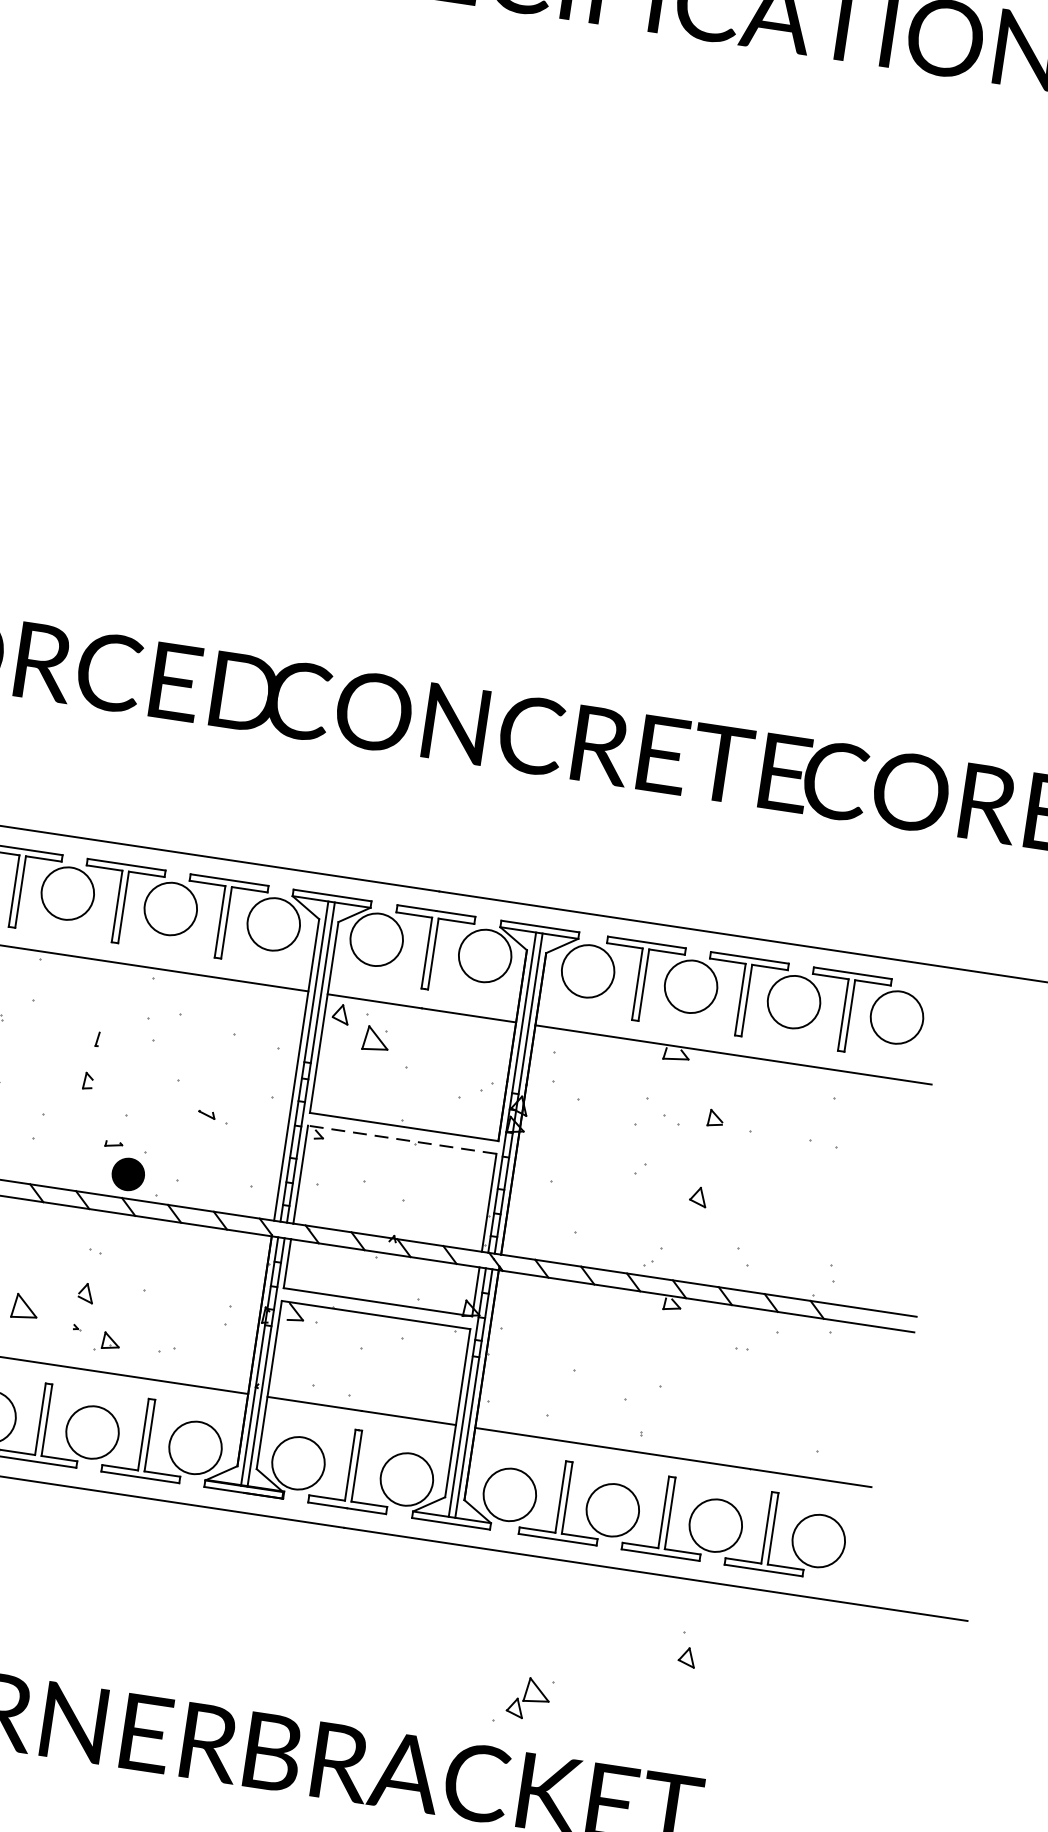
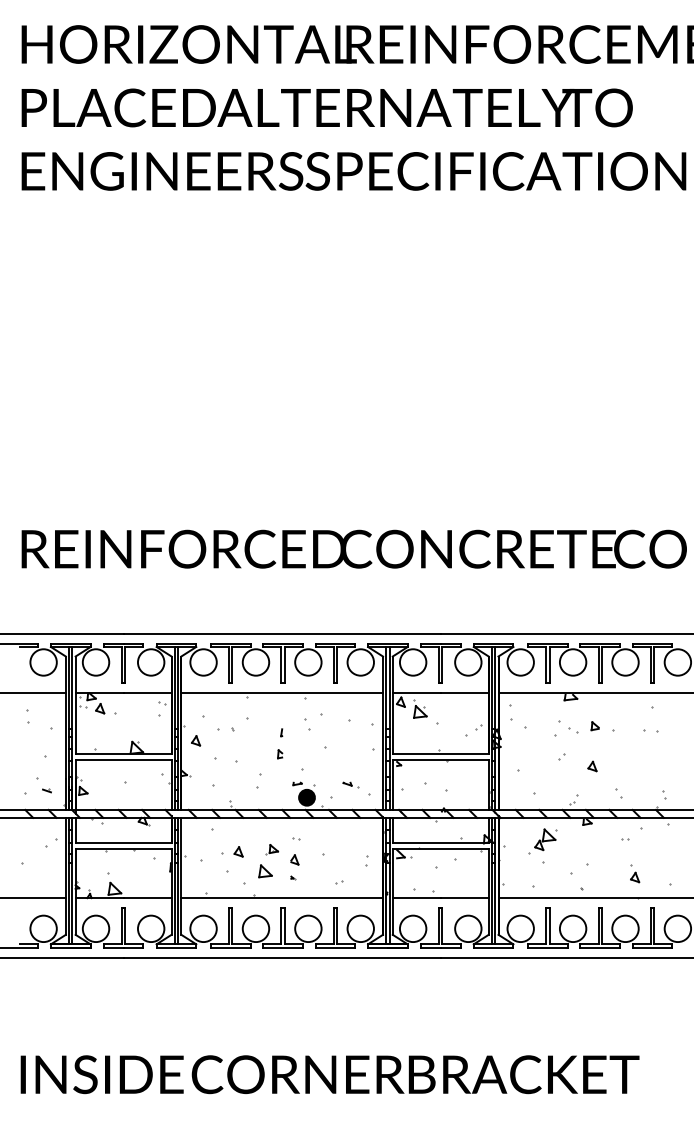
part: (212, 1116) -> (350, 784), moved
line: (401, 1140) -> (440, 760), dashed -> solid
part: (108, 1341) -> (272, 849), moved
part: (689, 1649) -> (635, 873), moved
part: (522, 1701) -> (542, 841), moved

